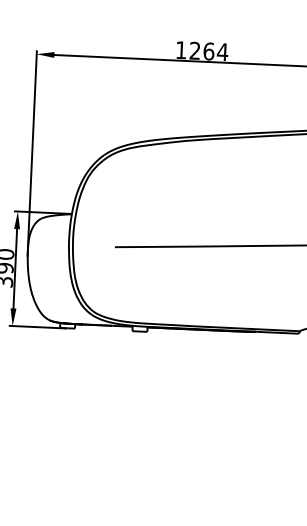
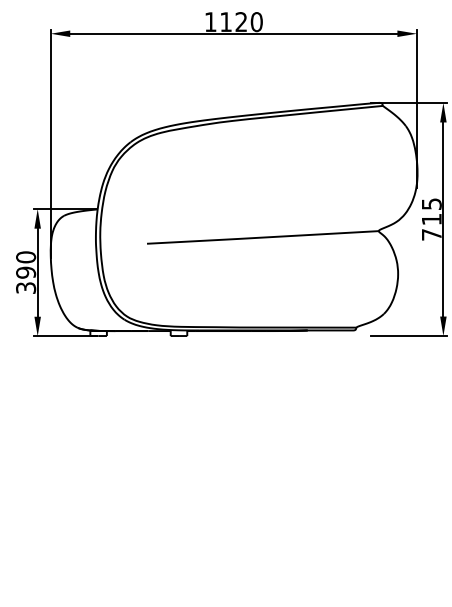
text: (208, 51) -> (241, 22), 1264 -> 1120

